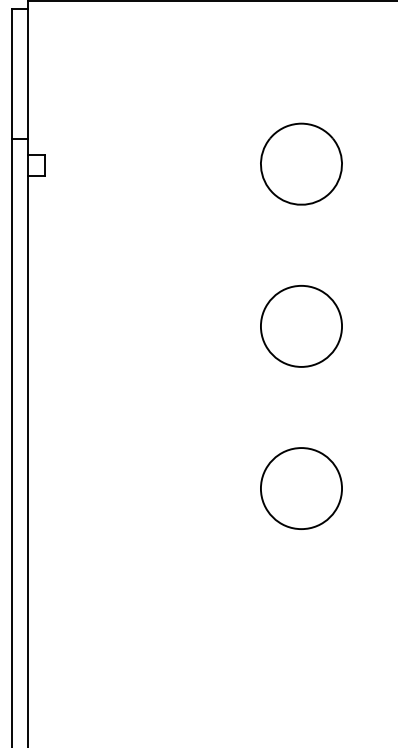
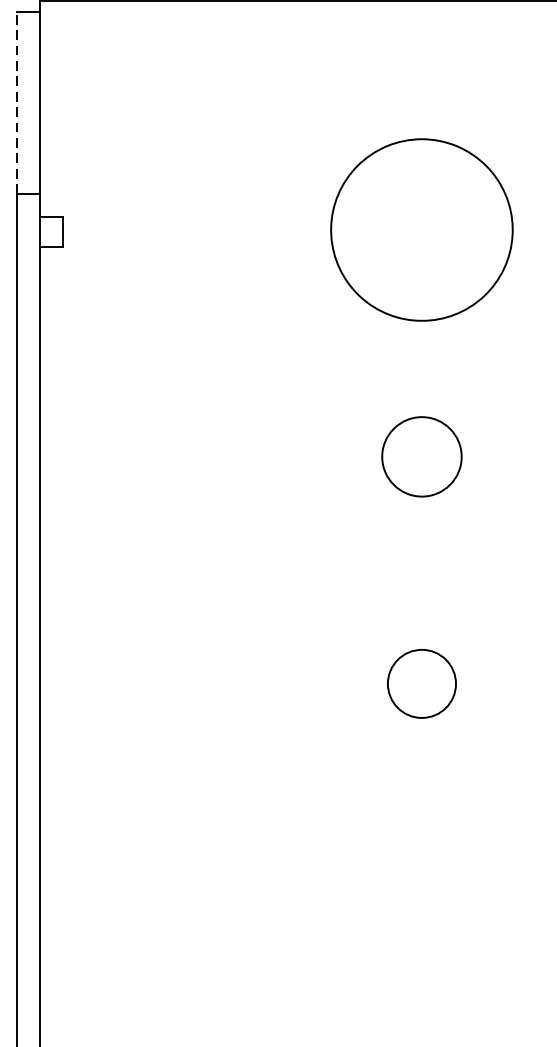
line: (12, 73) -> (17, 102), solid -> dashed
part: (301, 163) -> (421, 228), size x1.6
circle: (301, 325) -> (421, 455), size x0.7
circle: (301, 488) -> (421, 683), size x0.6

